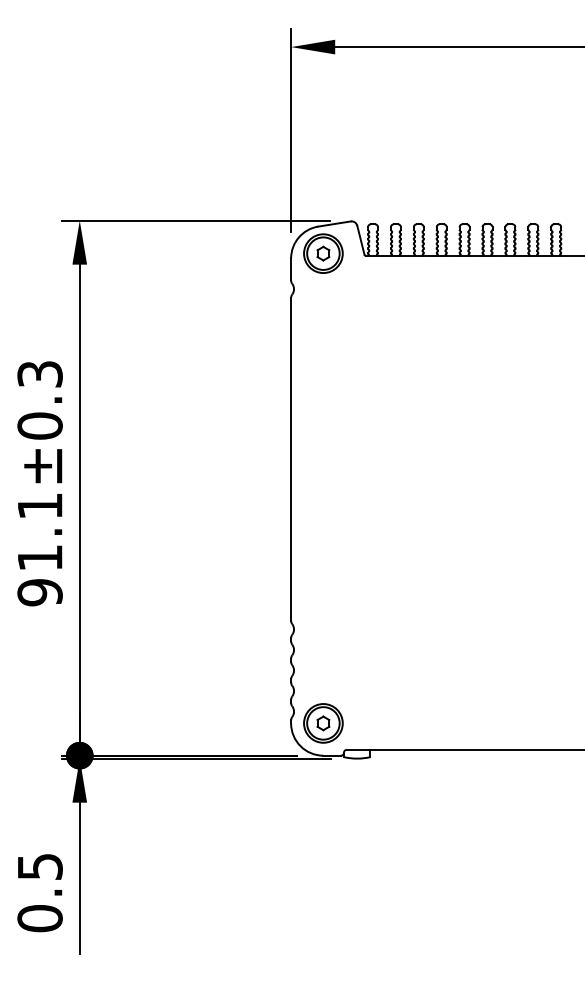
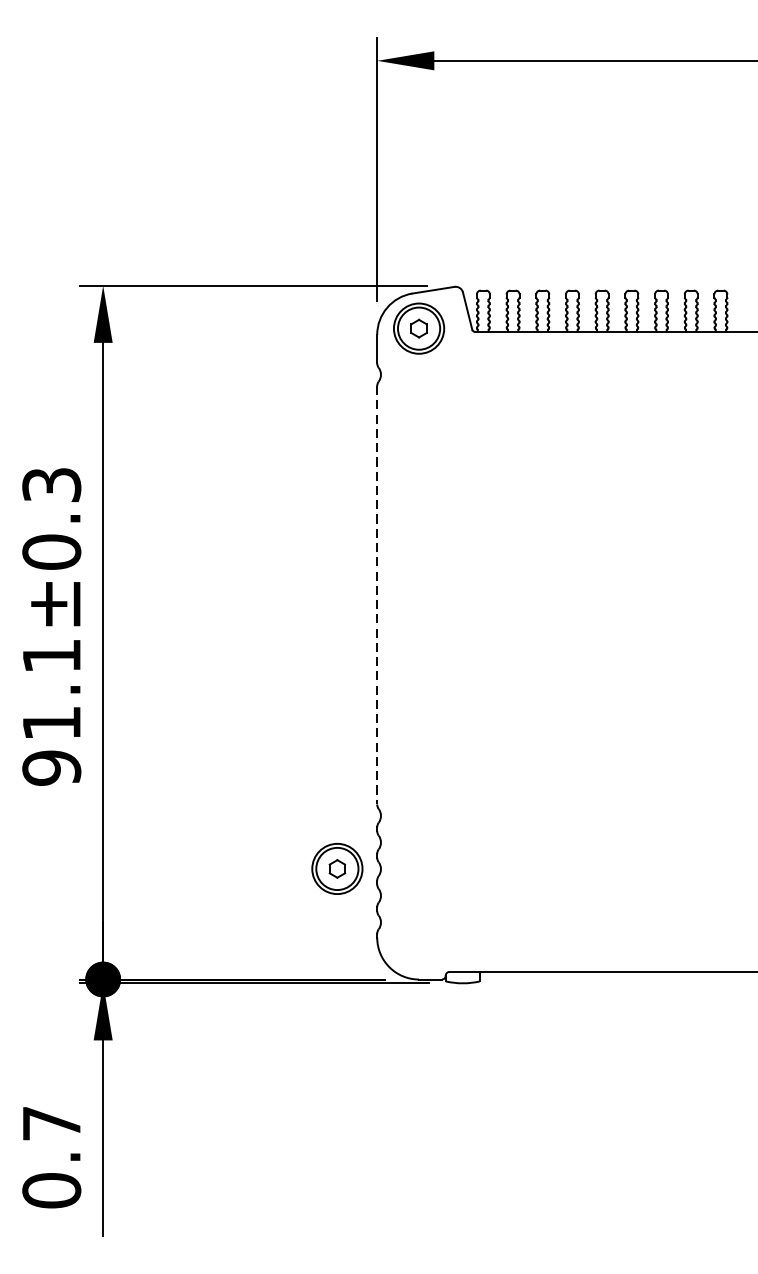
line: (291, 459) -> (377, 595), solid -> dashed
part: (323, 723) -> (337, 869), moved
text: (40, 866) -> (52, 1123), 0.5 -> 0.7

